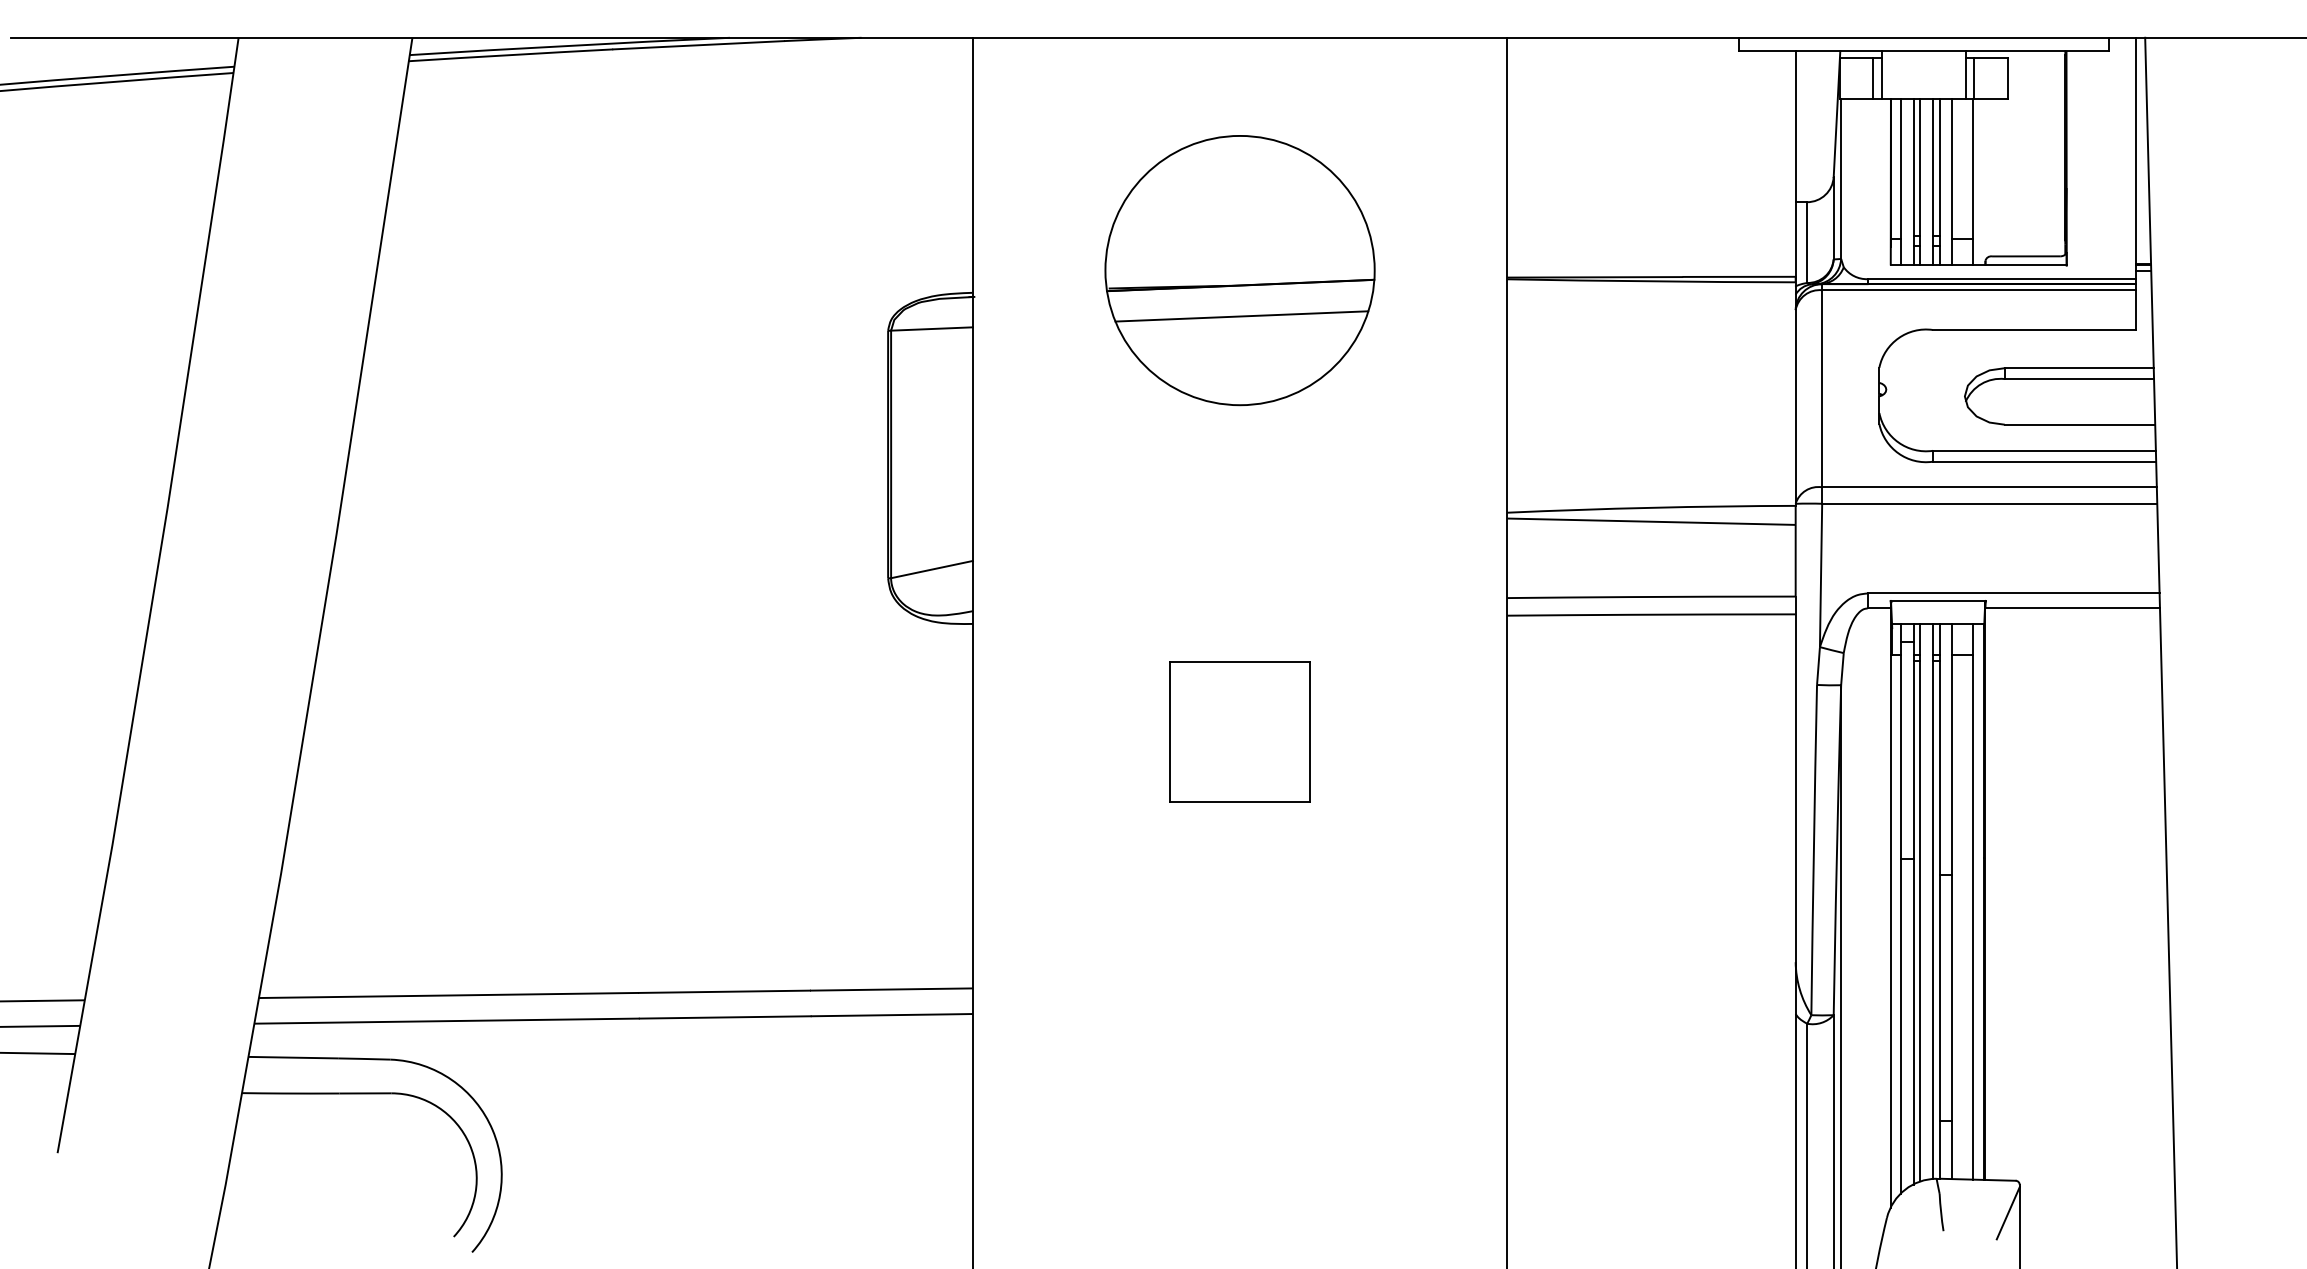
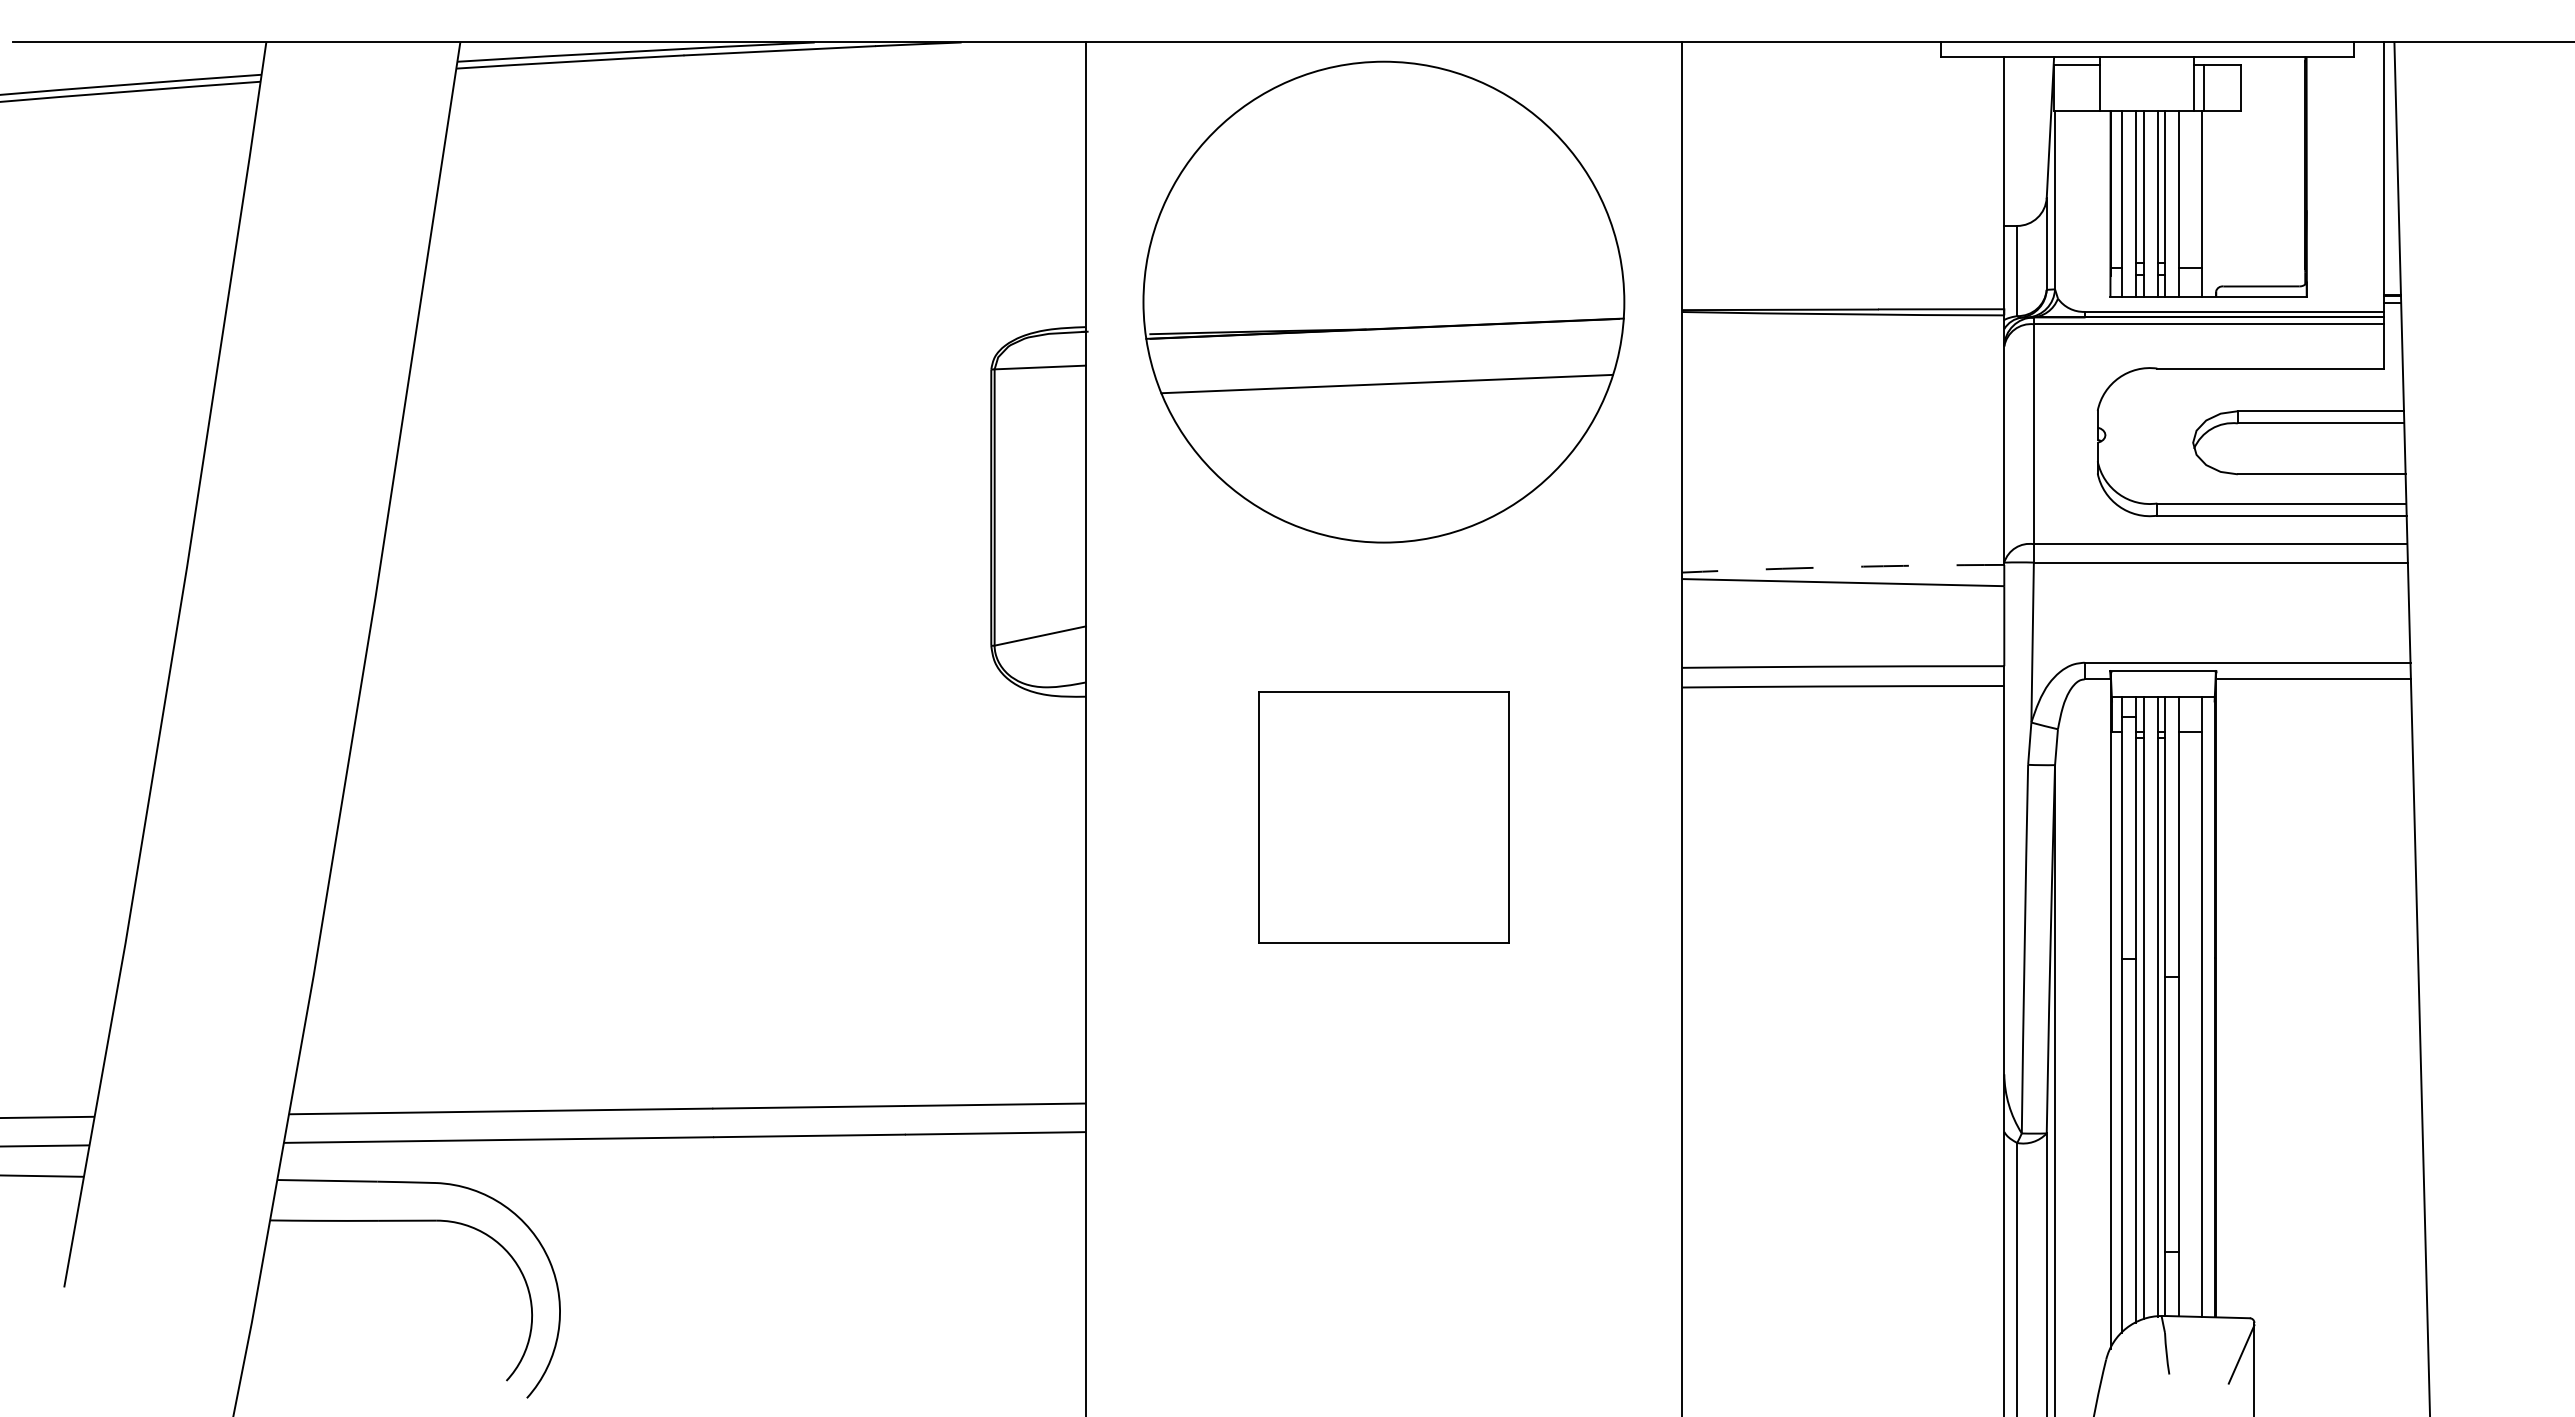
line: (1873, 78) -> (2091, 87), removed
part: (1240, 270) -> (1384, 302), size x1.6
arc: (1651, 508) -> (1843, 567), solid -> dashed
part: (1239, 732) -> (1383, 817), size x1.6

